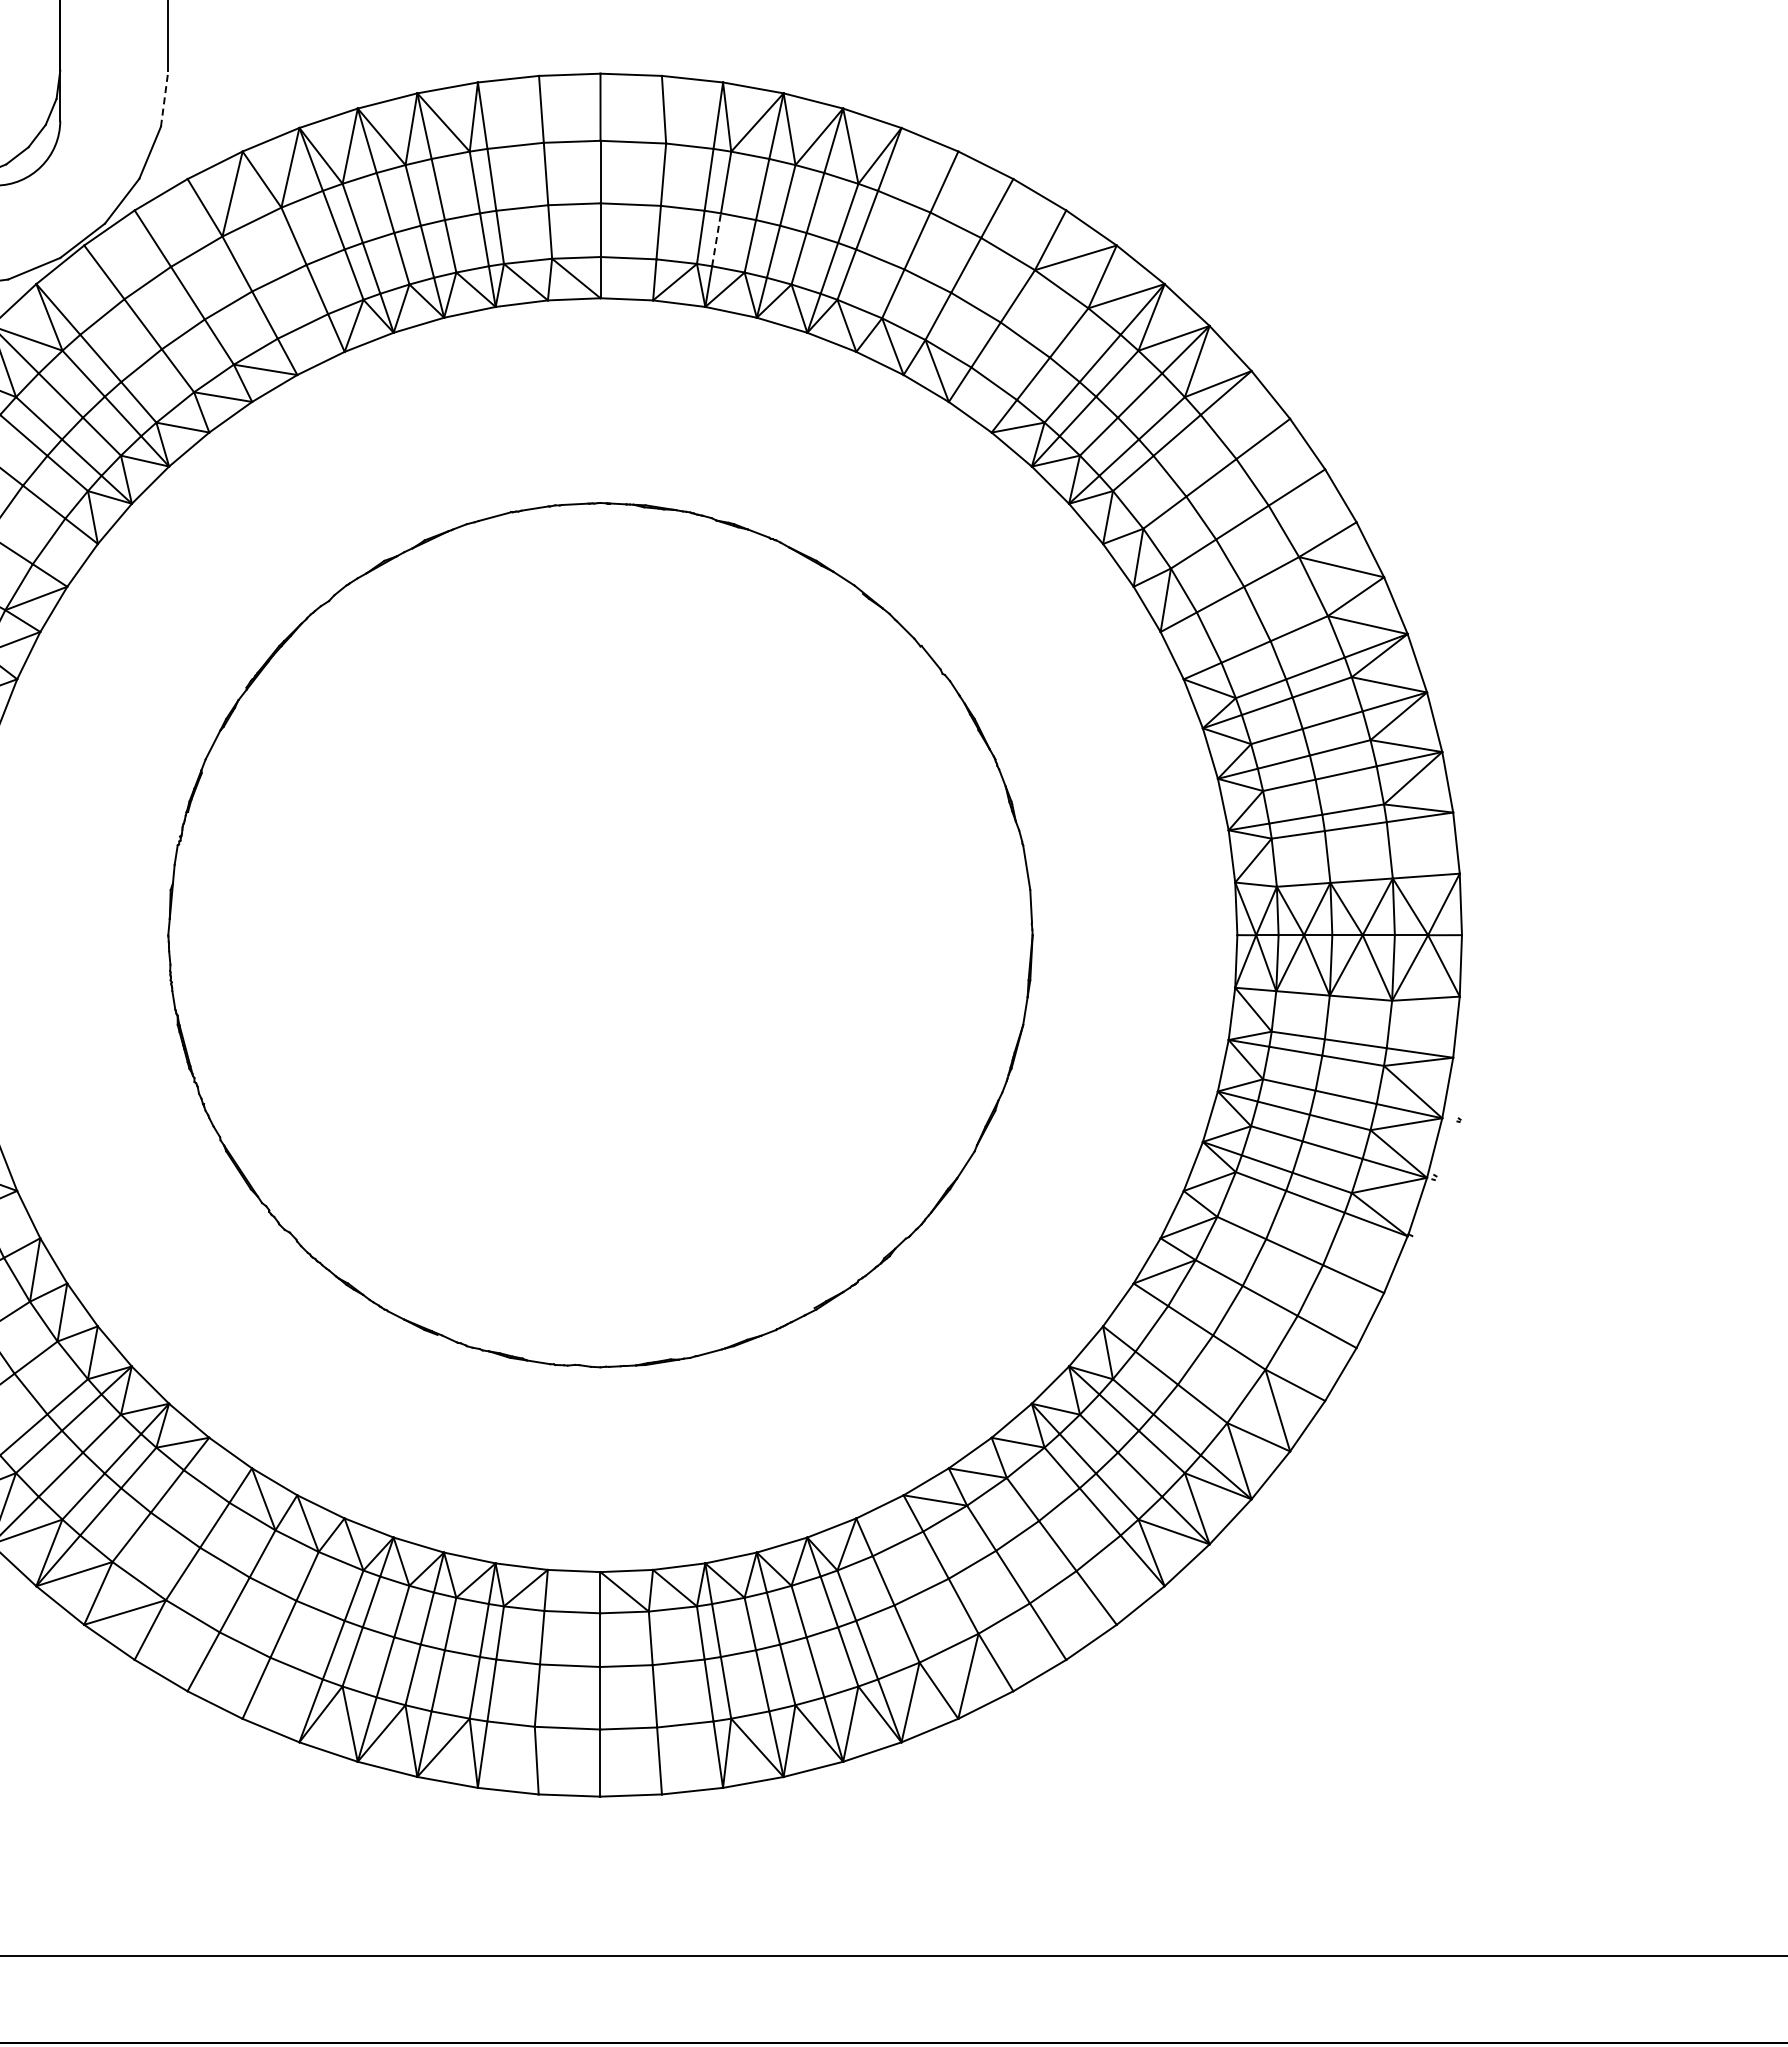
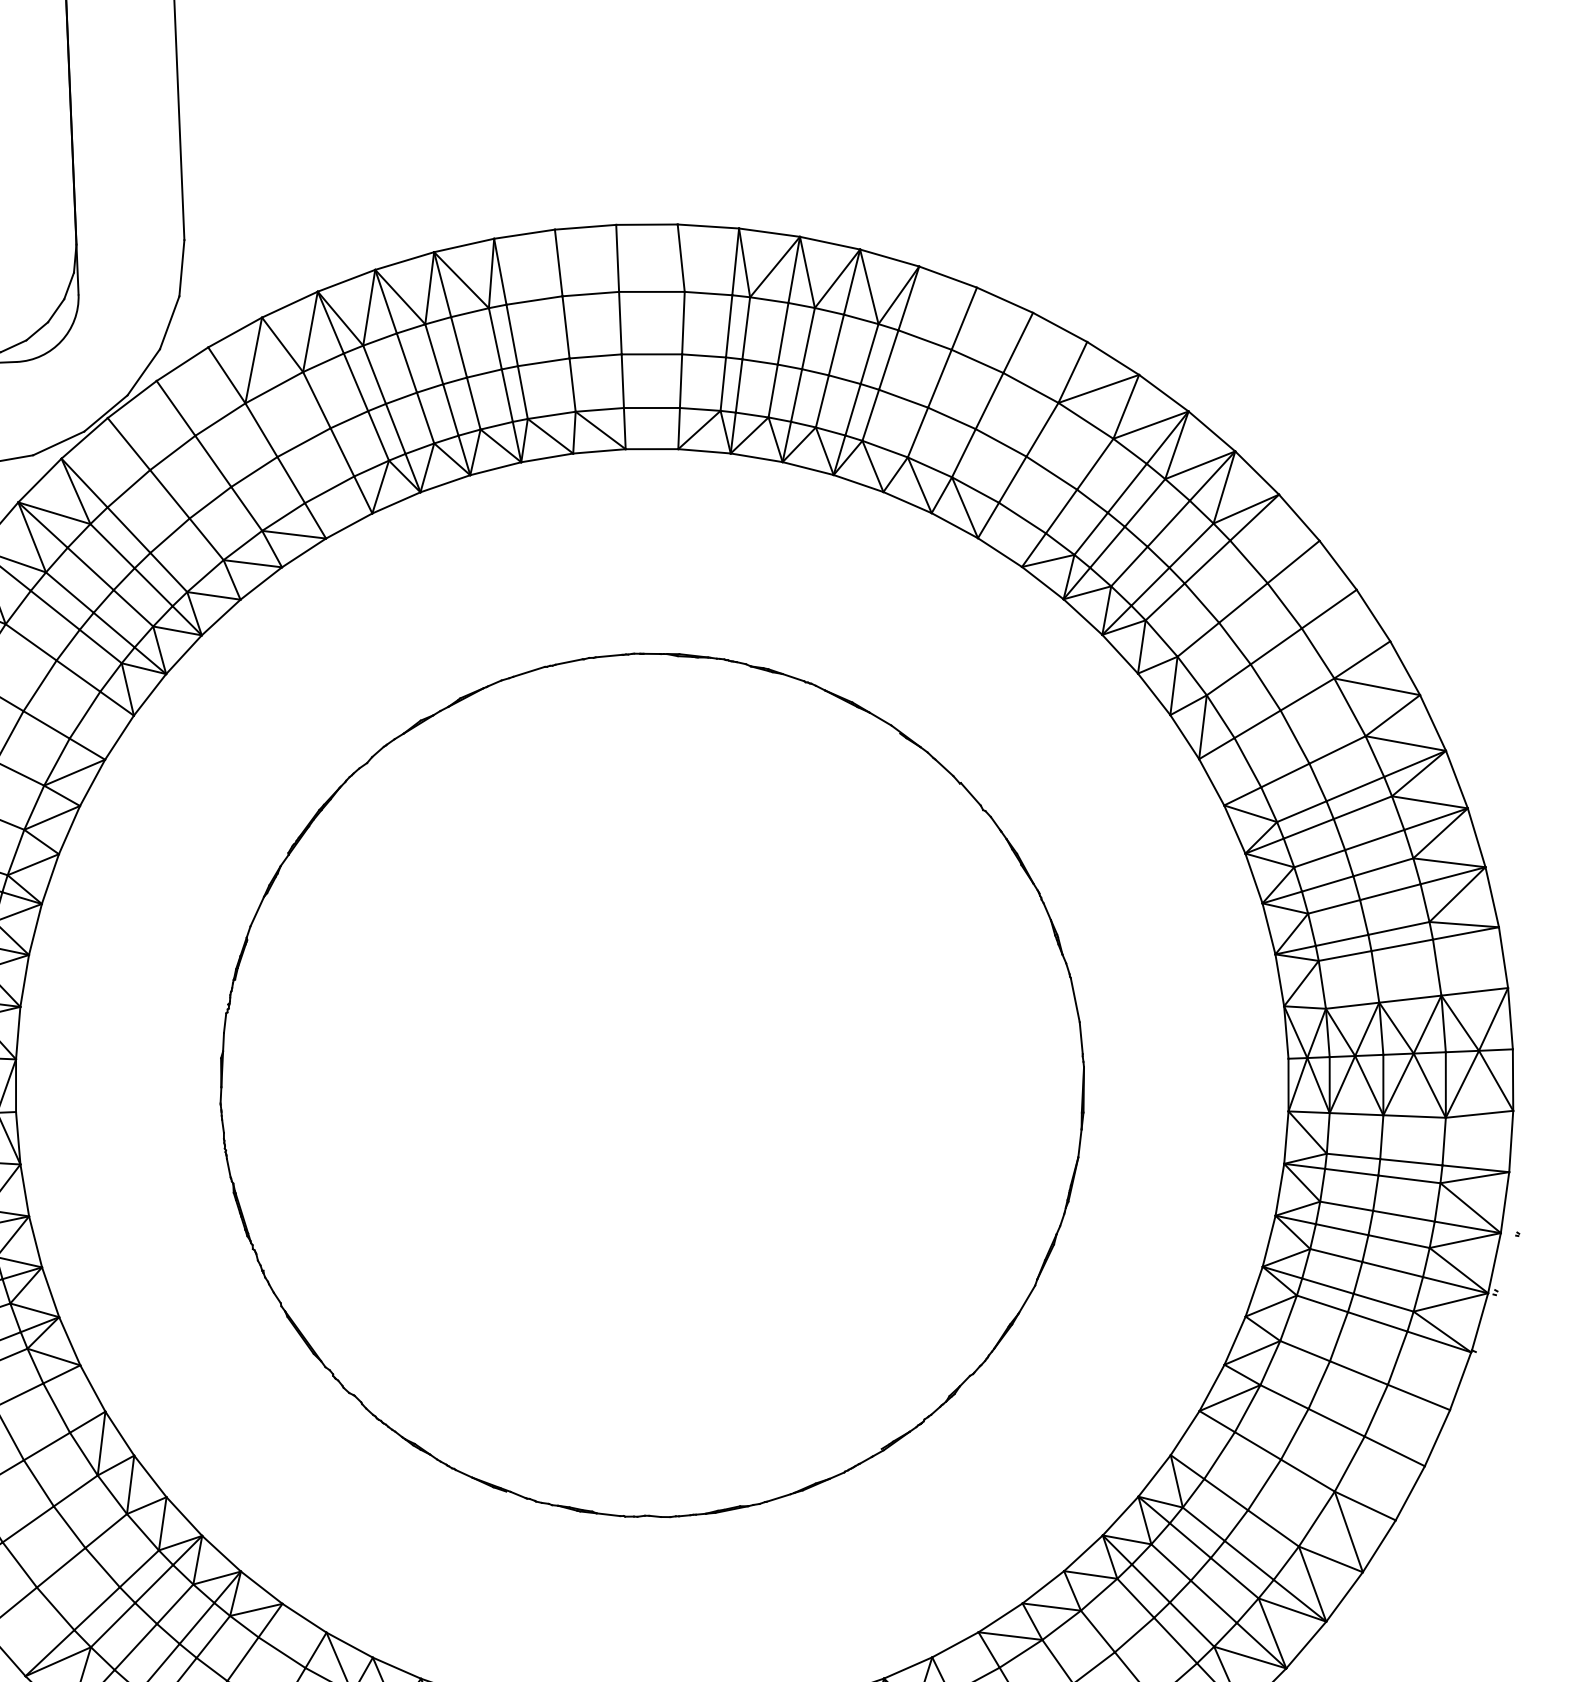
line: (164, 98) -> (181, 267), dashed -> solid
line: (716, 239) -> (739, 385), dashed -> solid

